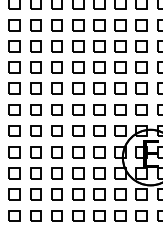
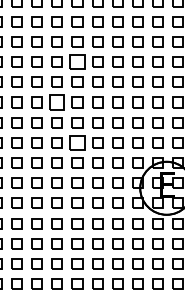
part: (57, 24) -> (77, 61), size x1.4
part: (35, 67) -> (56, 102), size x1.4
part: (57, 109) -> (77, 142), size x1.4

